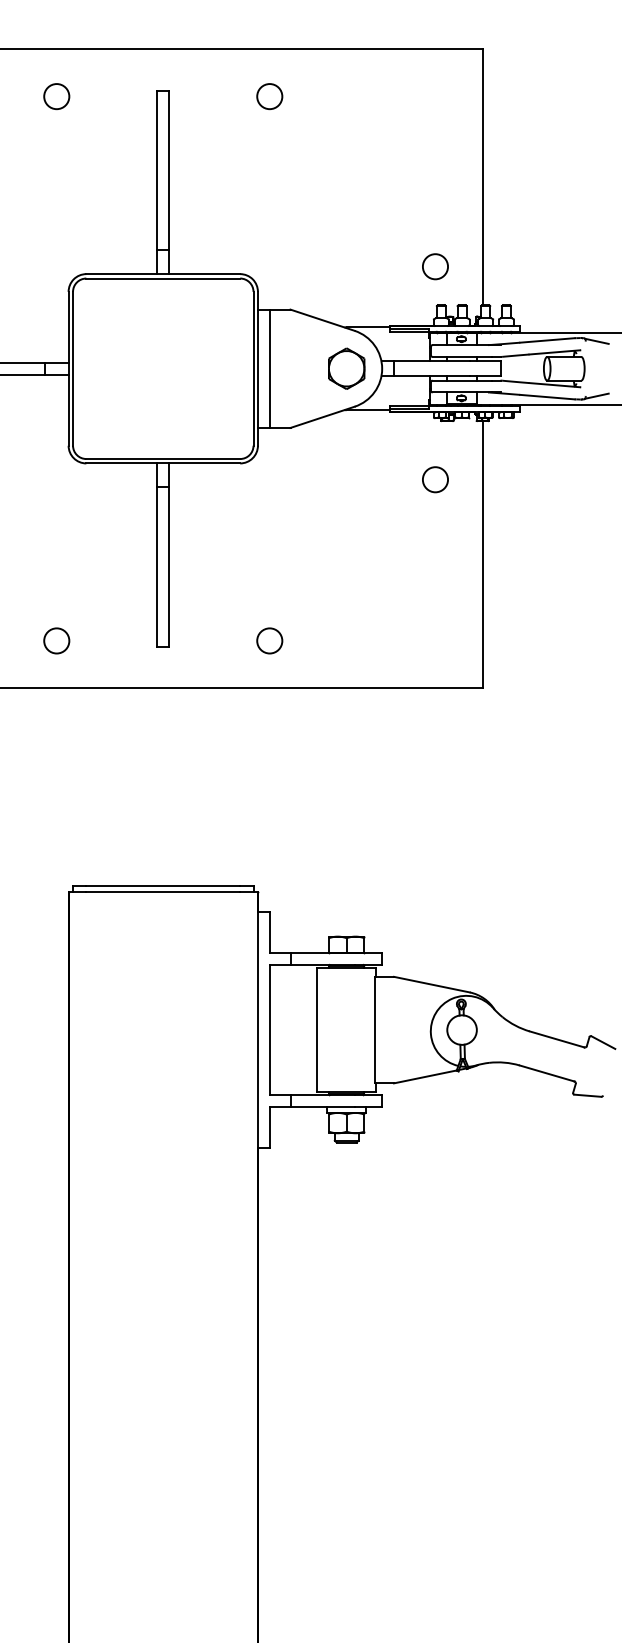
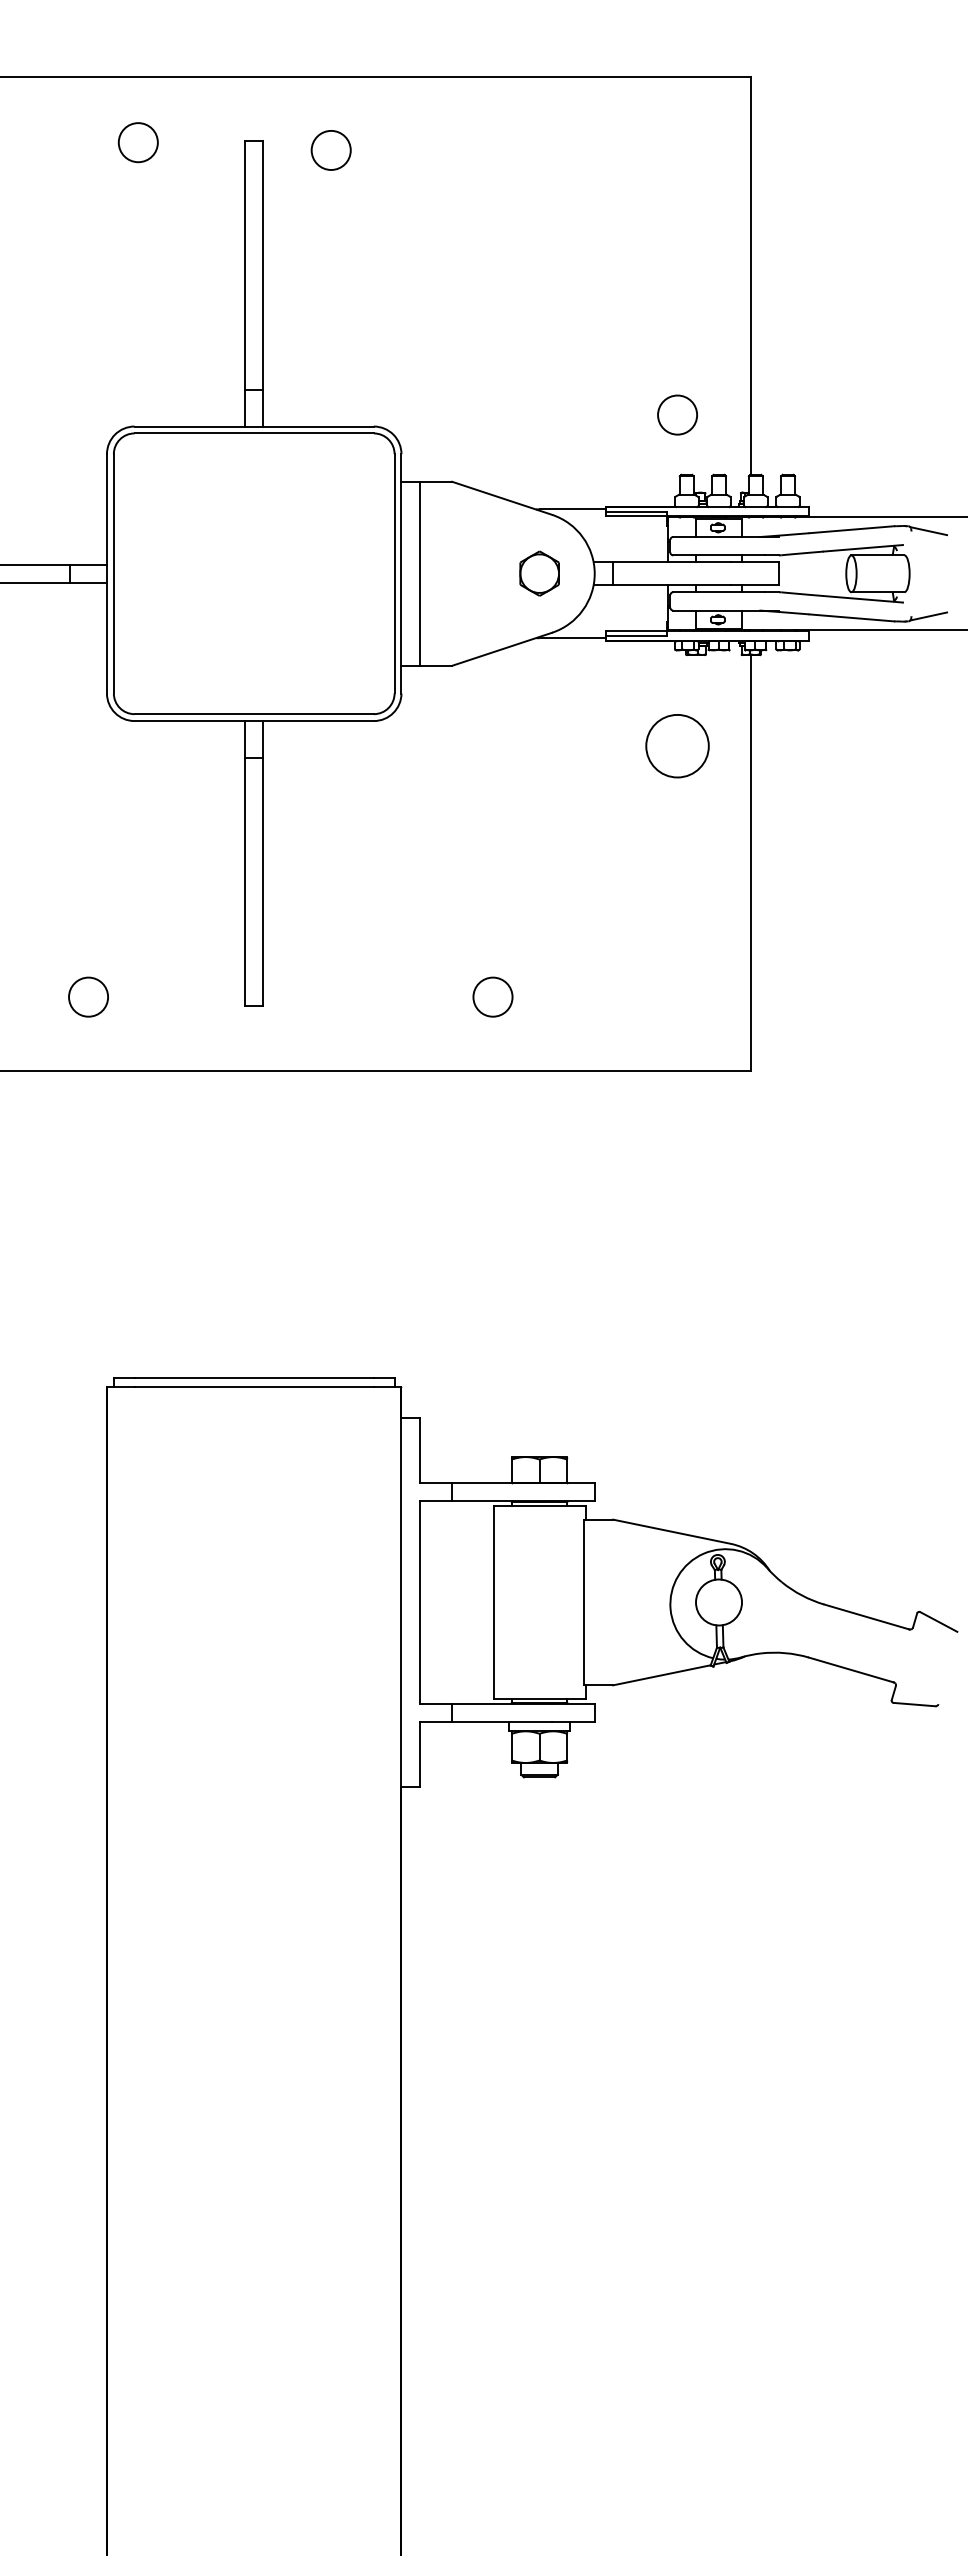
circle: (56, 96) -> (137, 142), moved
circle: (269, 96) -> (330, 150), moved
part: (346, 368) -> (539, 573), size x0.7
circle: (435, 479) -> (677, 746), size x1.6
circle: (269, 640) -> (492, 996), moved

